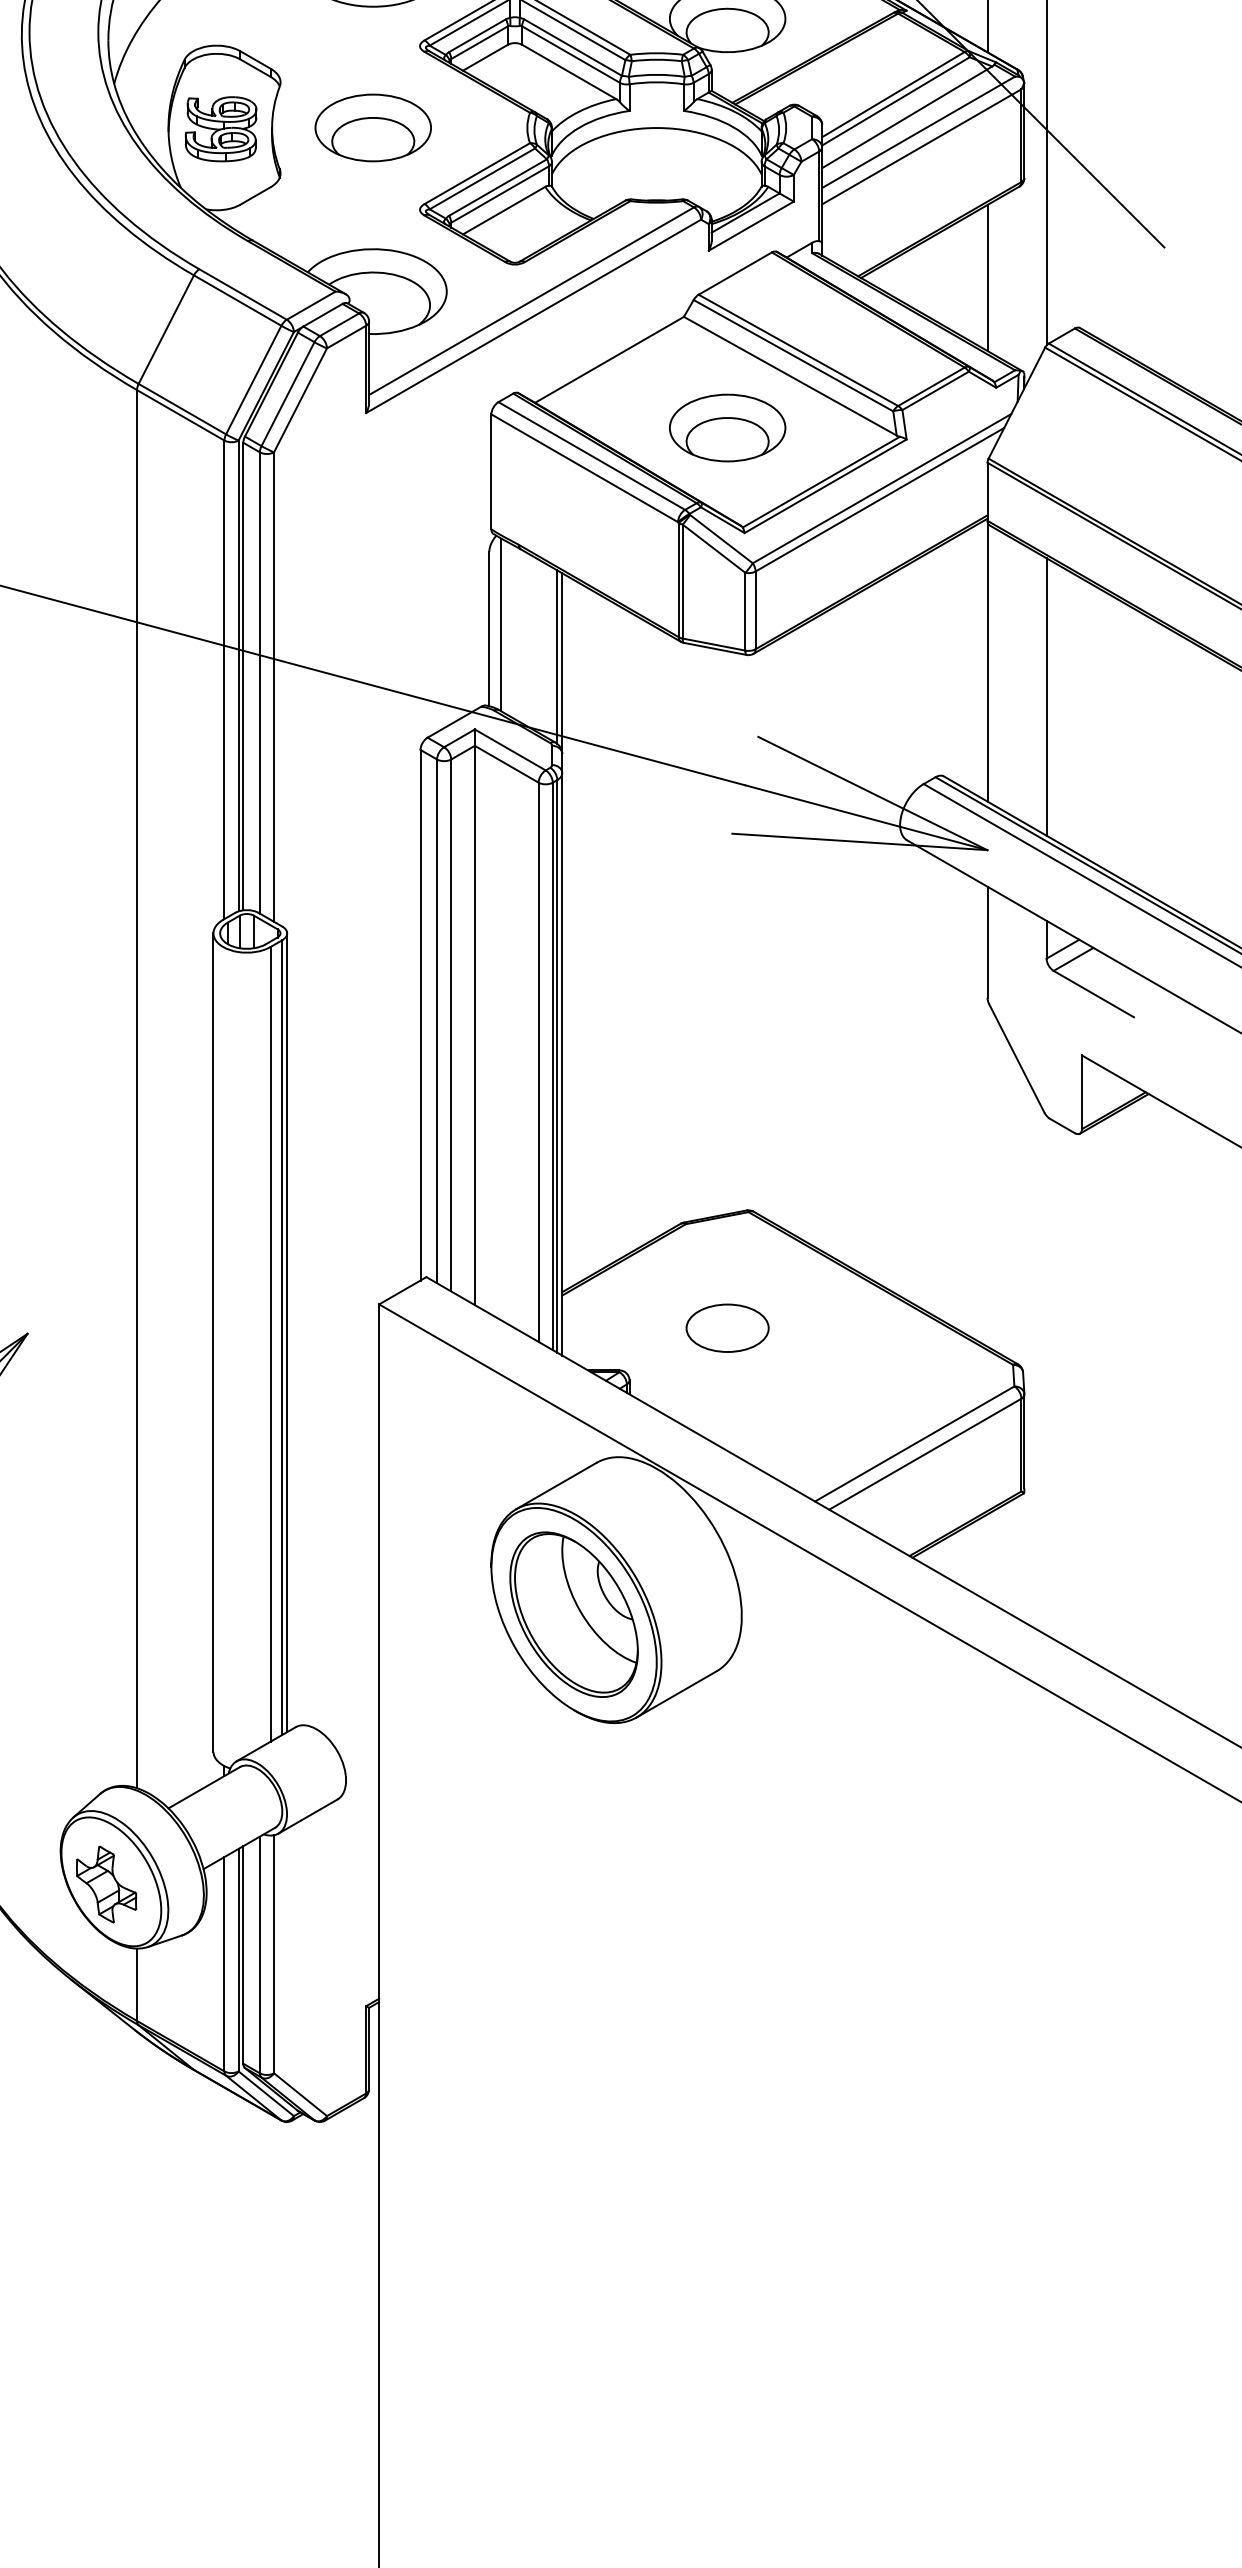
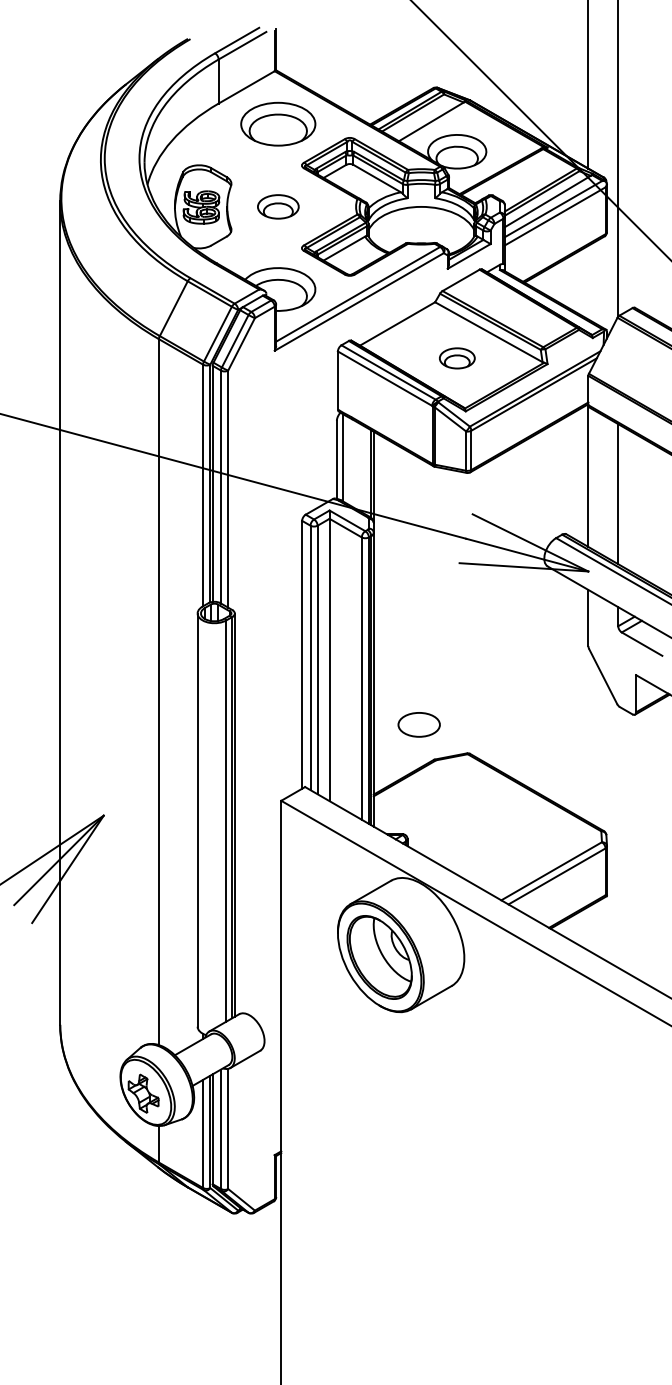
part: (373, 127) -> (278, 206), size x0.7
line: (987, 277) -> (588, 282), removed
part: (728, 428) -> (457, 358), size x0.6
part: (726, 1327) -> (418, 724), moved

